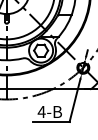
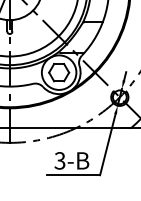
text: (41, 111) -> (59, 160), 4-B -> 3-B

